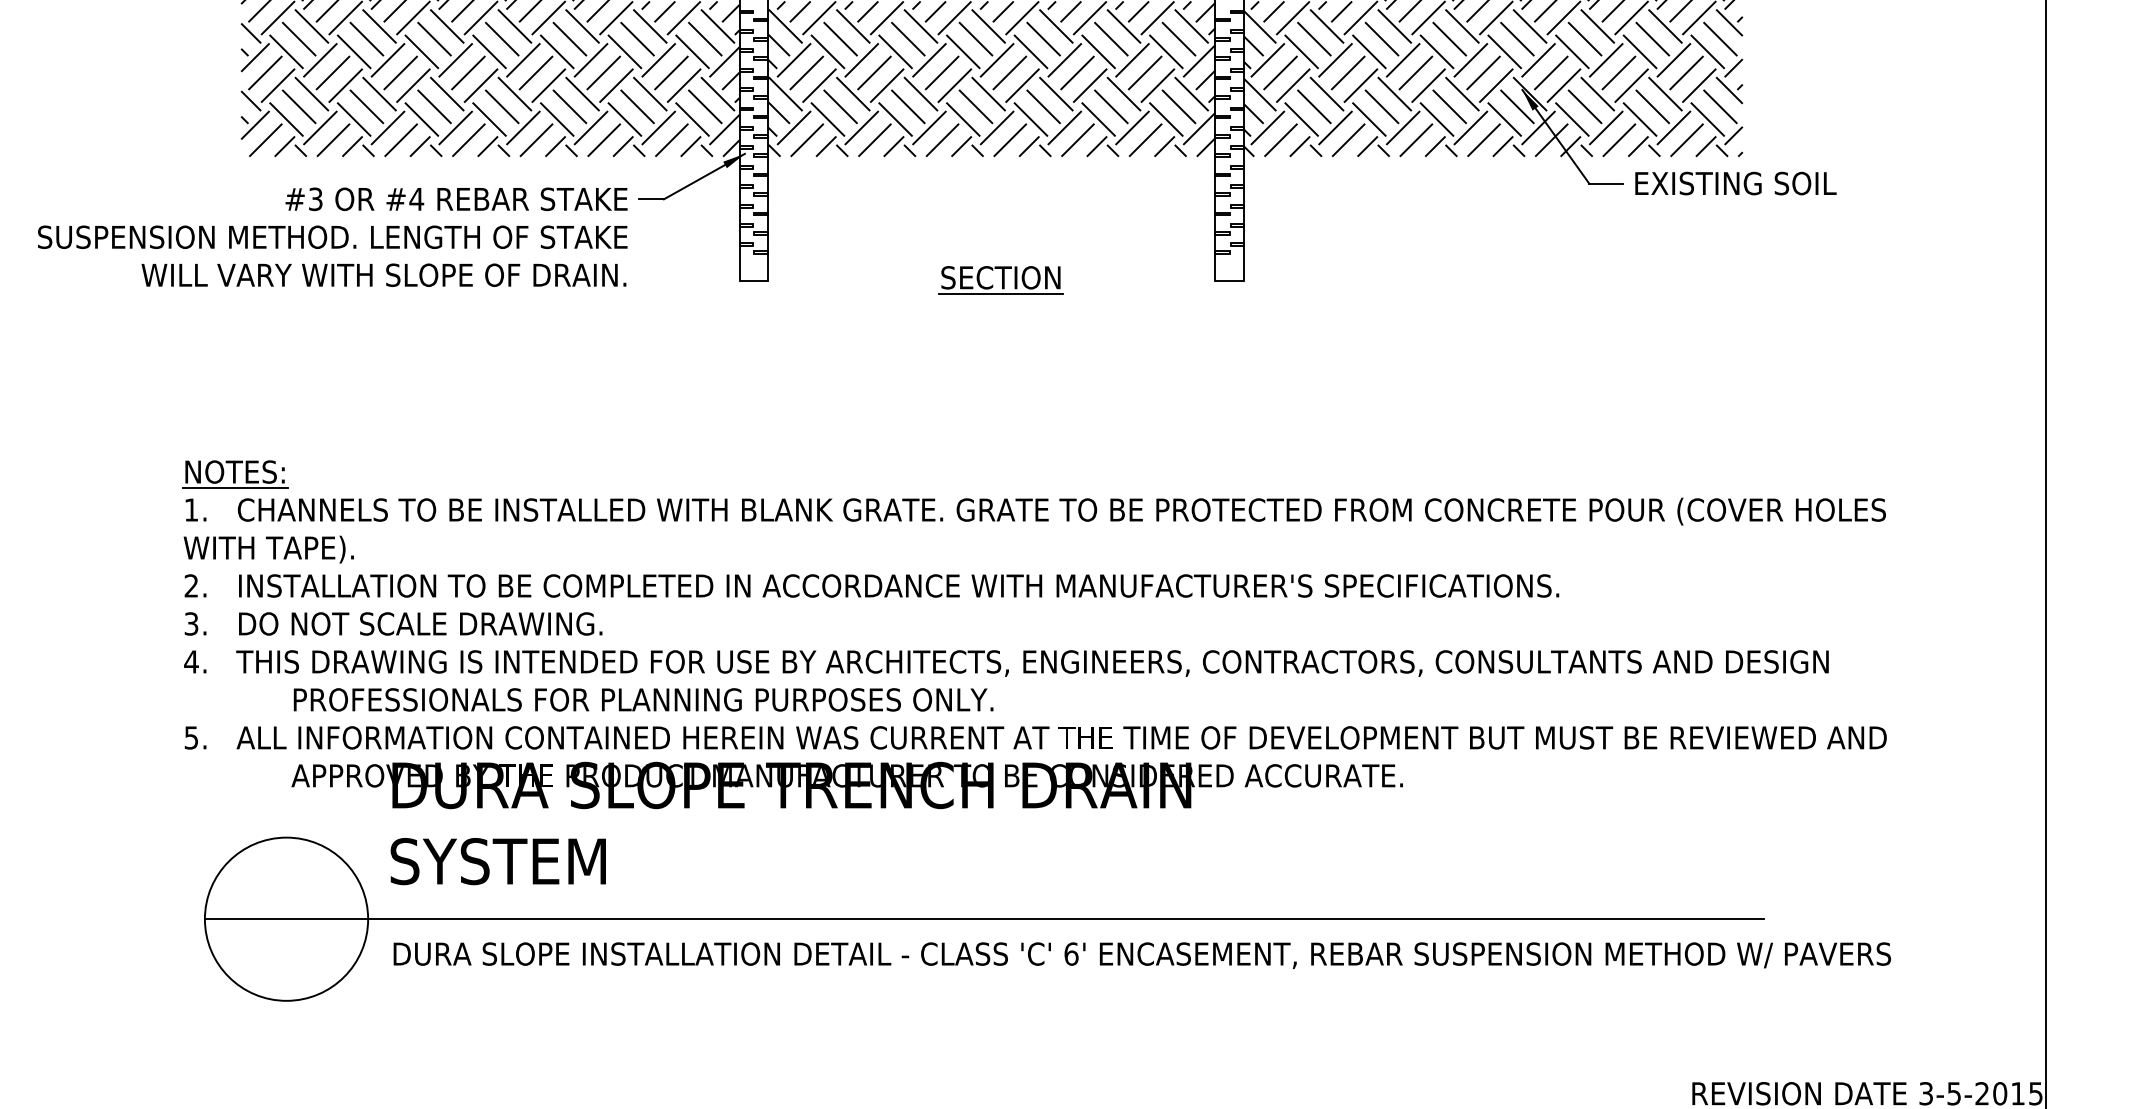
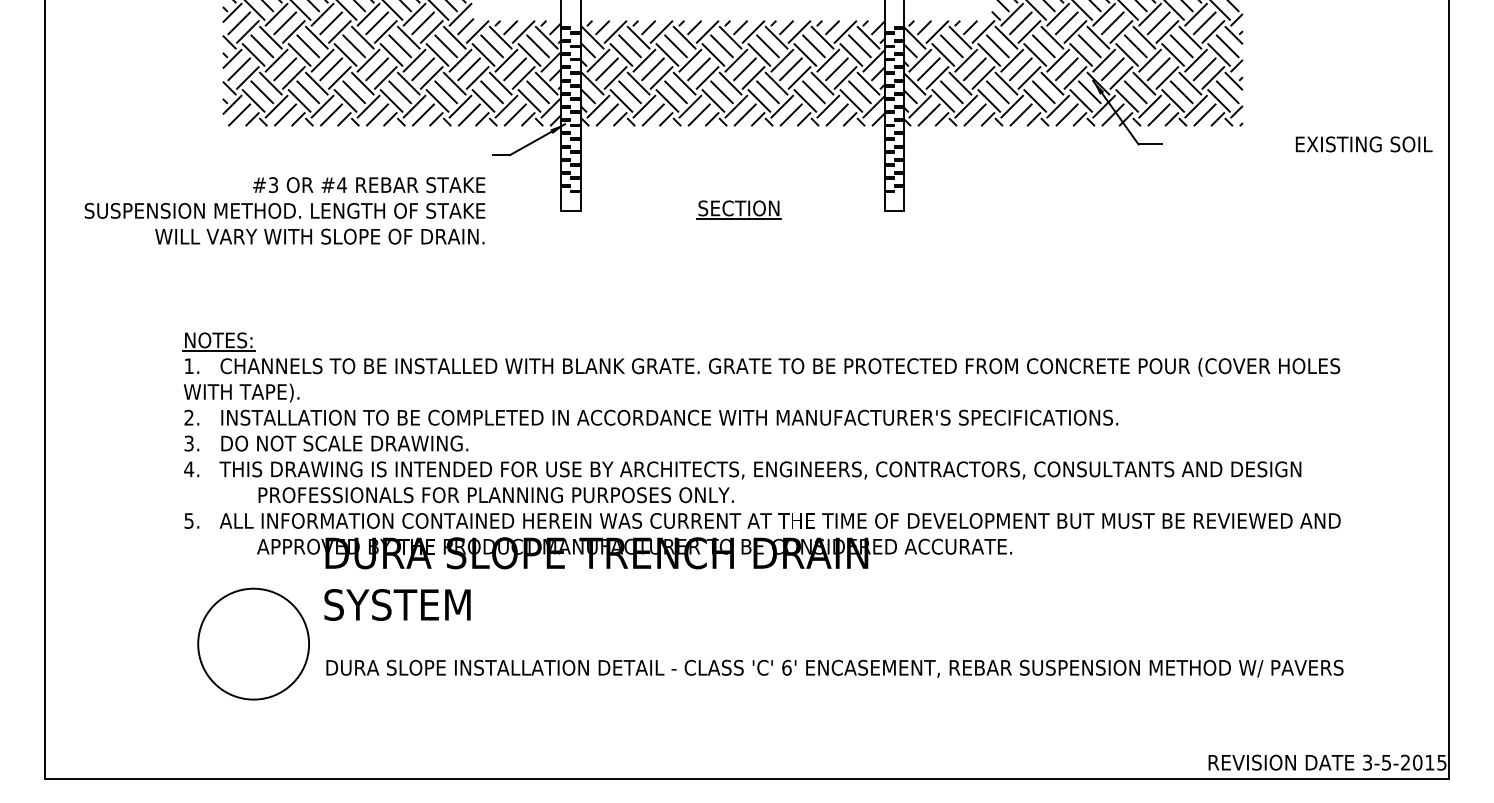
text: (1736, 183) -> (1364, 144), moved
text: (331, 236) -> (284, 210), moved
line: (984, 919) -> (727, 644), removed

